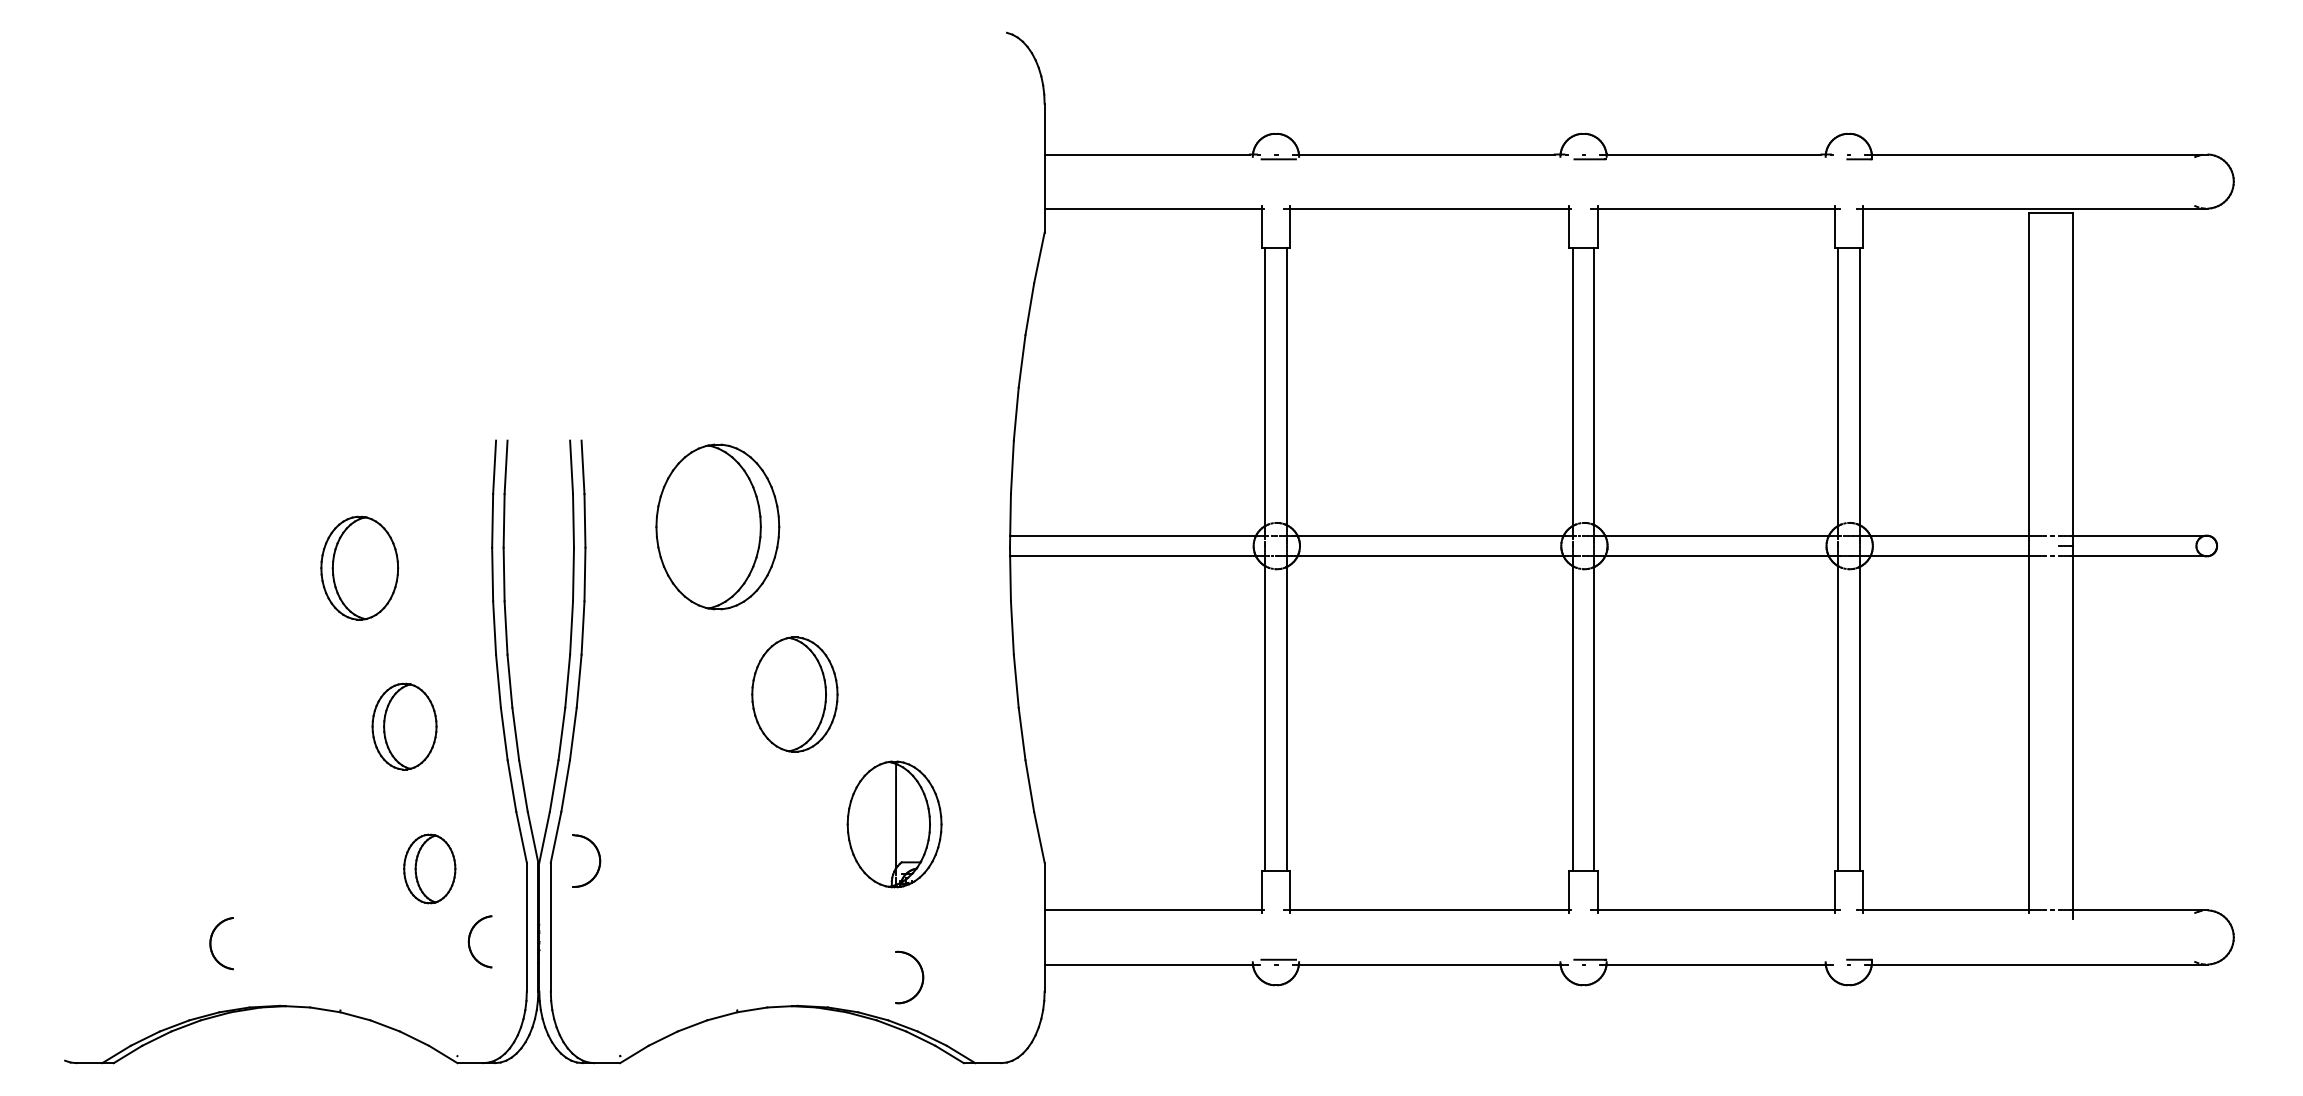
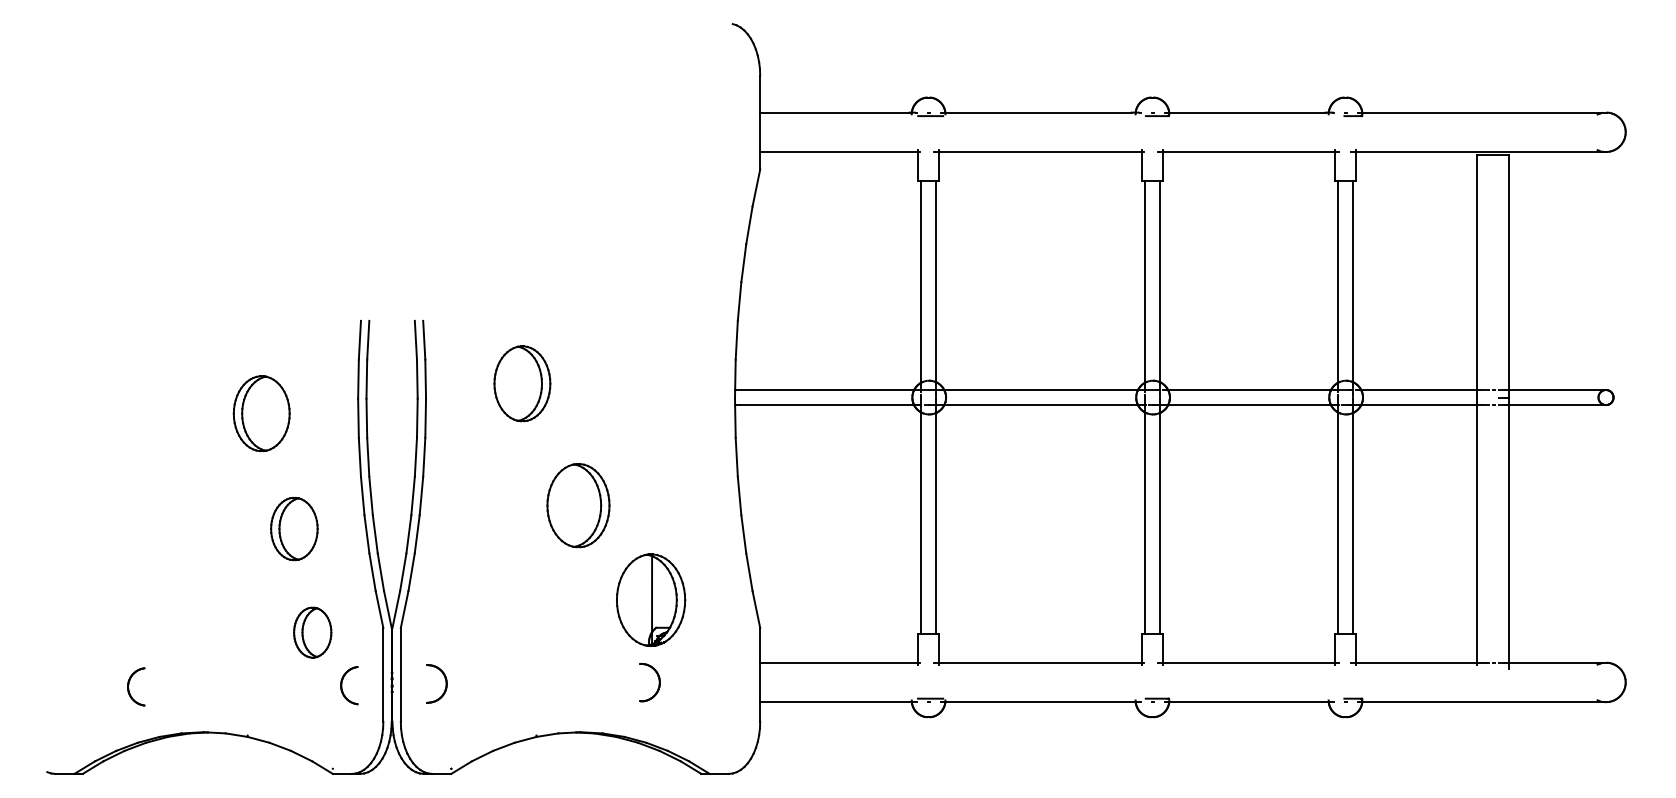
part: (718, 526) -> (522, 383), size x0.62
part: (598, 860) -> (445, 683), moved
part: (212, 941) -> (129, 685), moved
part: (921, 977) -> (658, 682), moved

